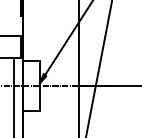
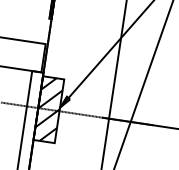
hatch: (31, 86) -> (49, 110), added

